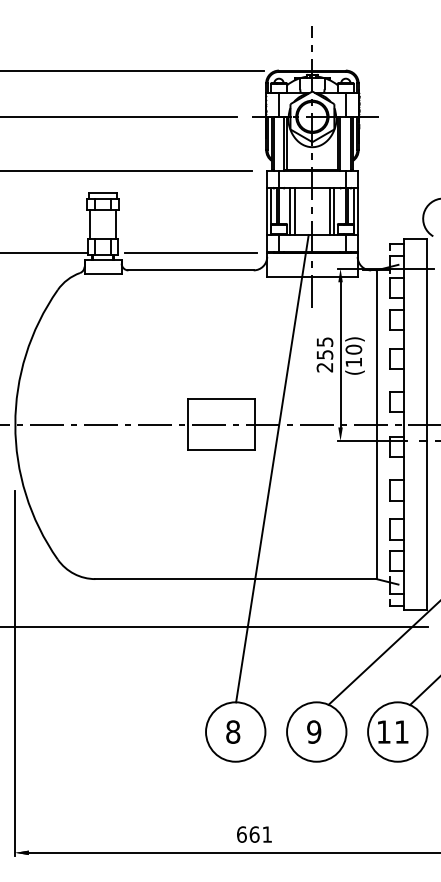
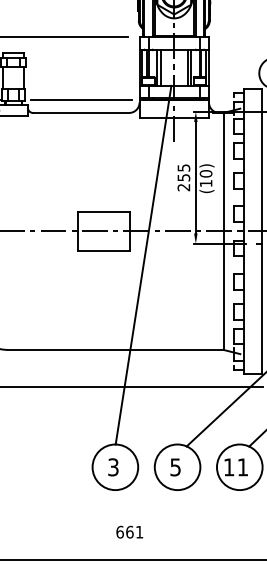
text: (233, 731) -> (113, 466), 8 -> 3
text: (314, 731) -> (175, 466), 9 -> 5
text: (254, 834) -> (129, 532), moved

